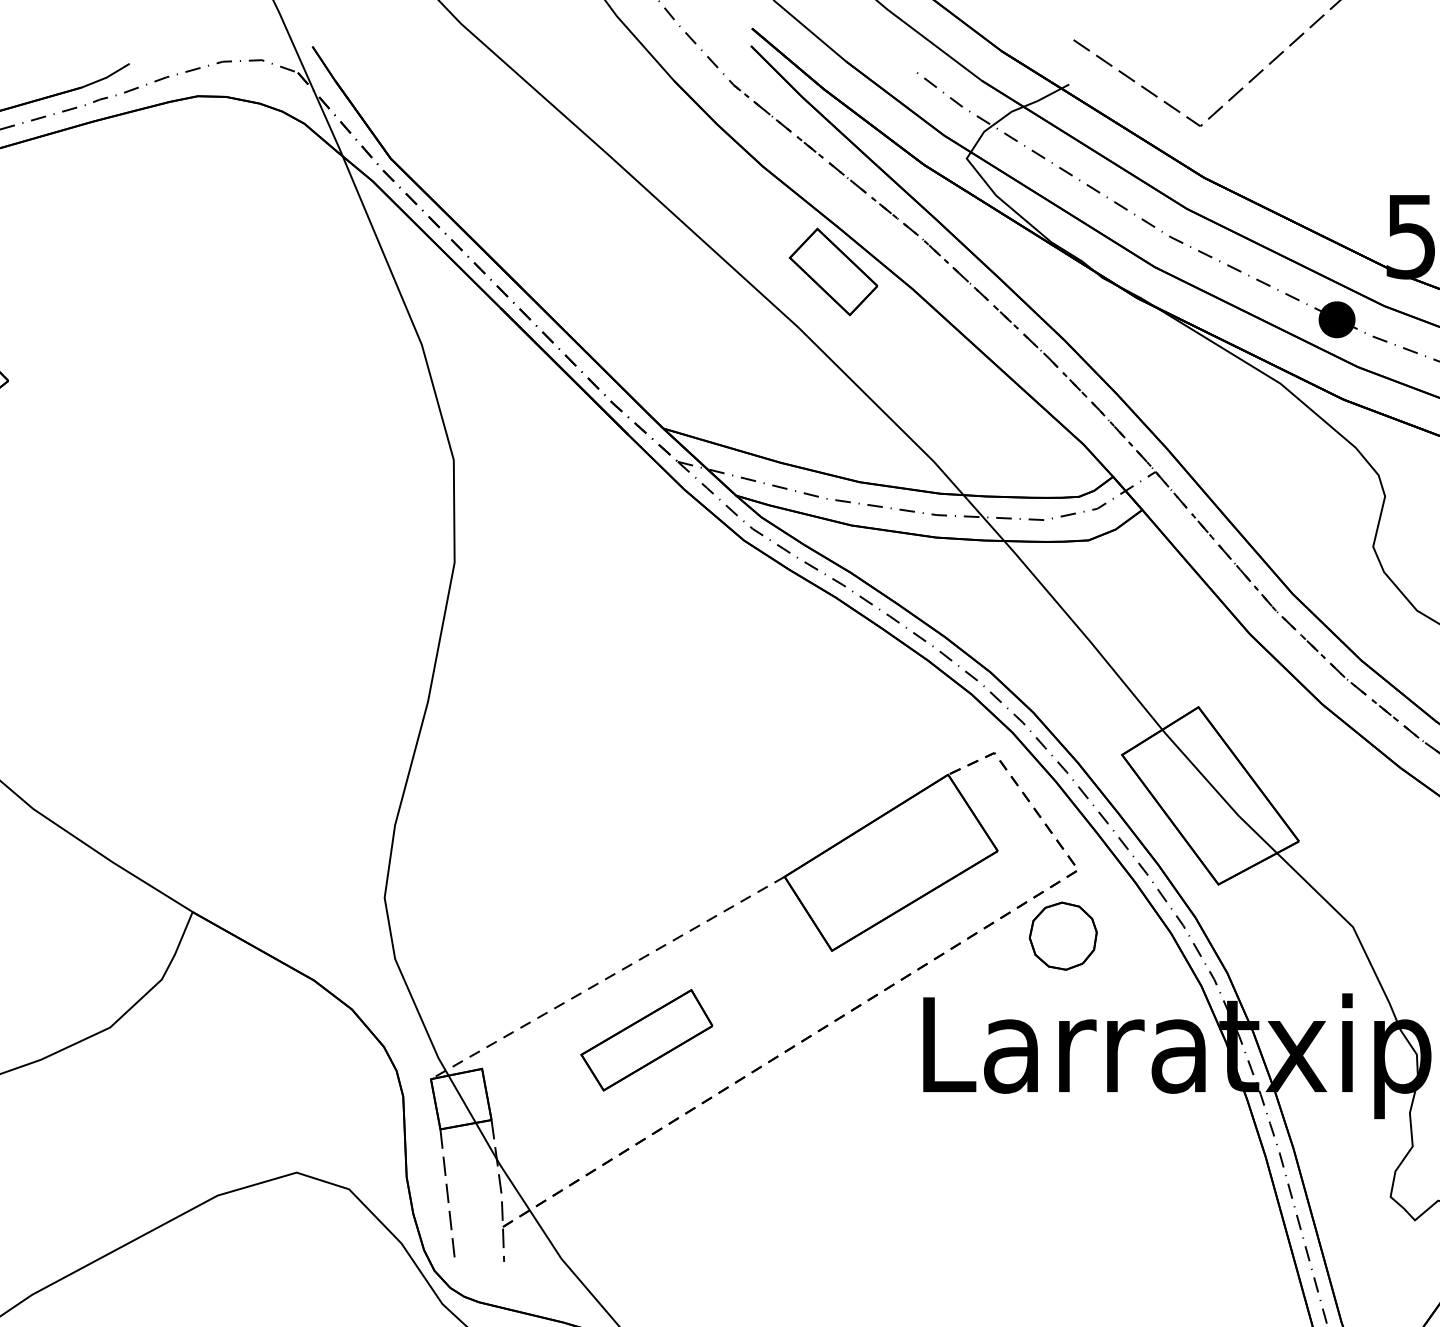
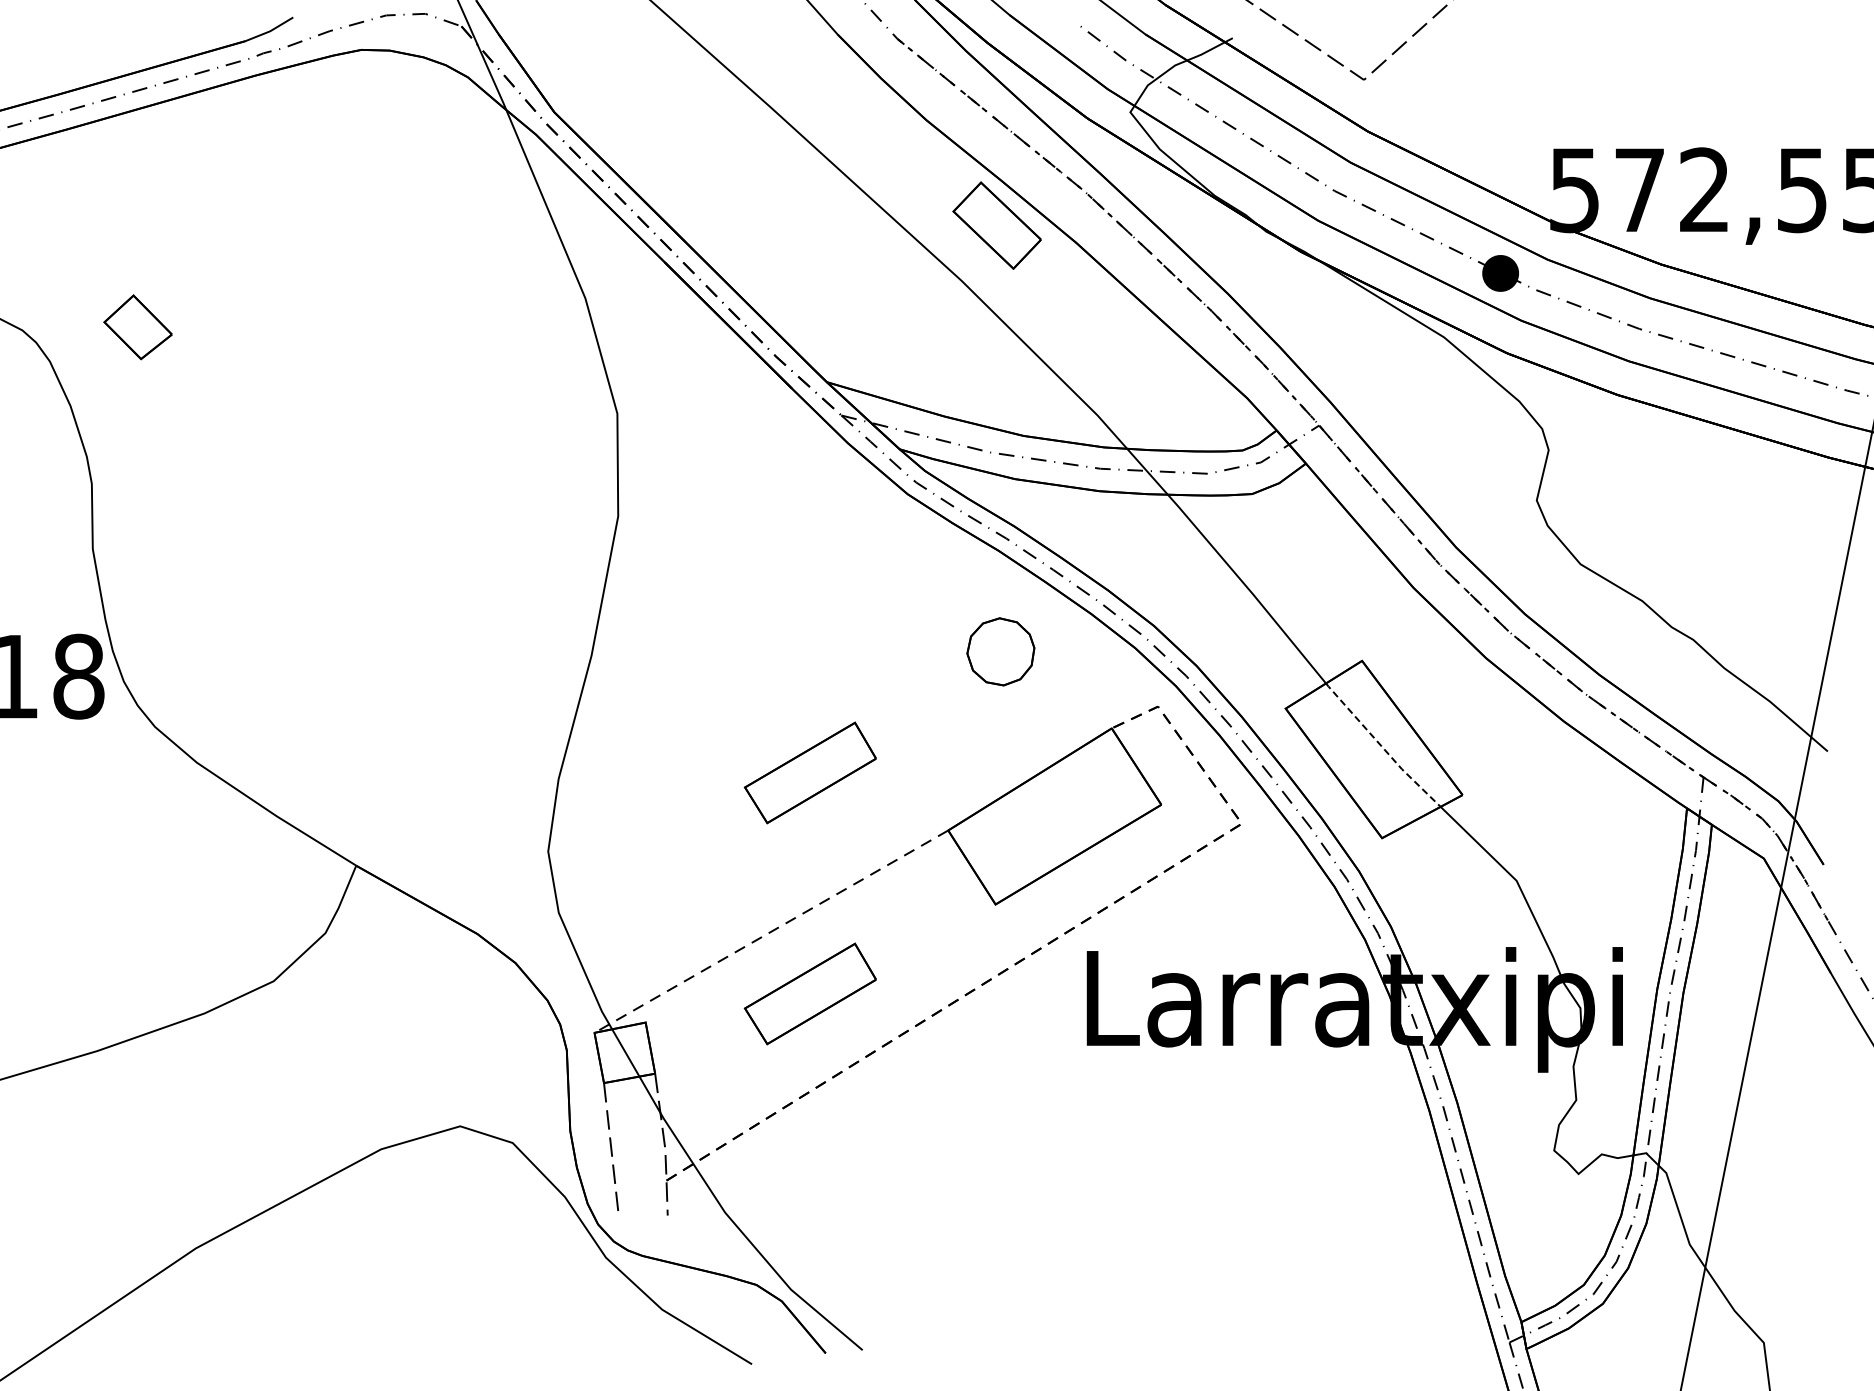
line: (1218, 792) -> (1382, 746), solid -> dashed
part: (645, 818) -> (809, 772), added
part: (1062, 935) -> (1000, 651), moved

